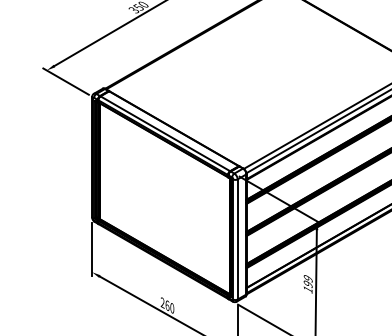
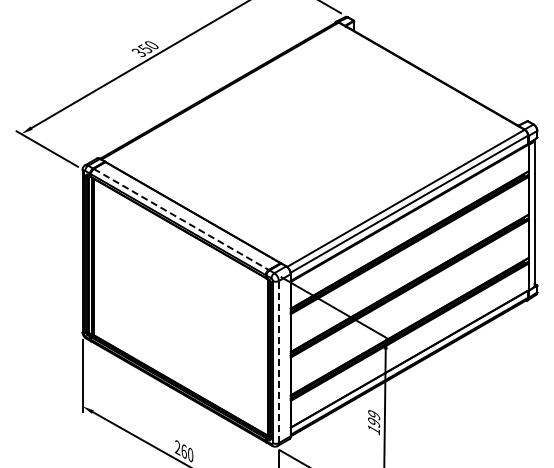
line: (165, 133) -> (181, 219), solid -> dashed
line: (237, 239) -> (278, 361), solid -> dashed

